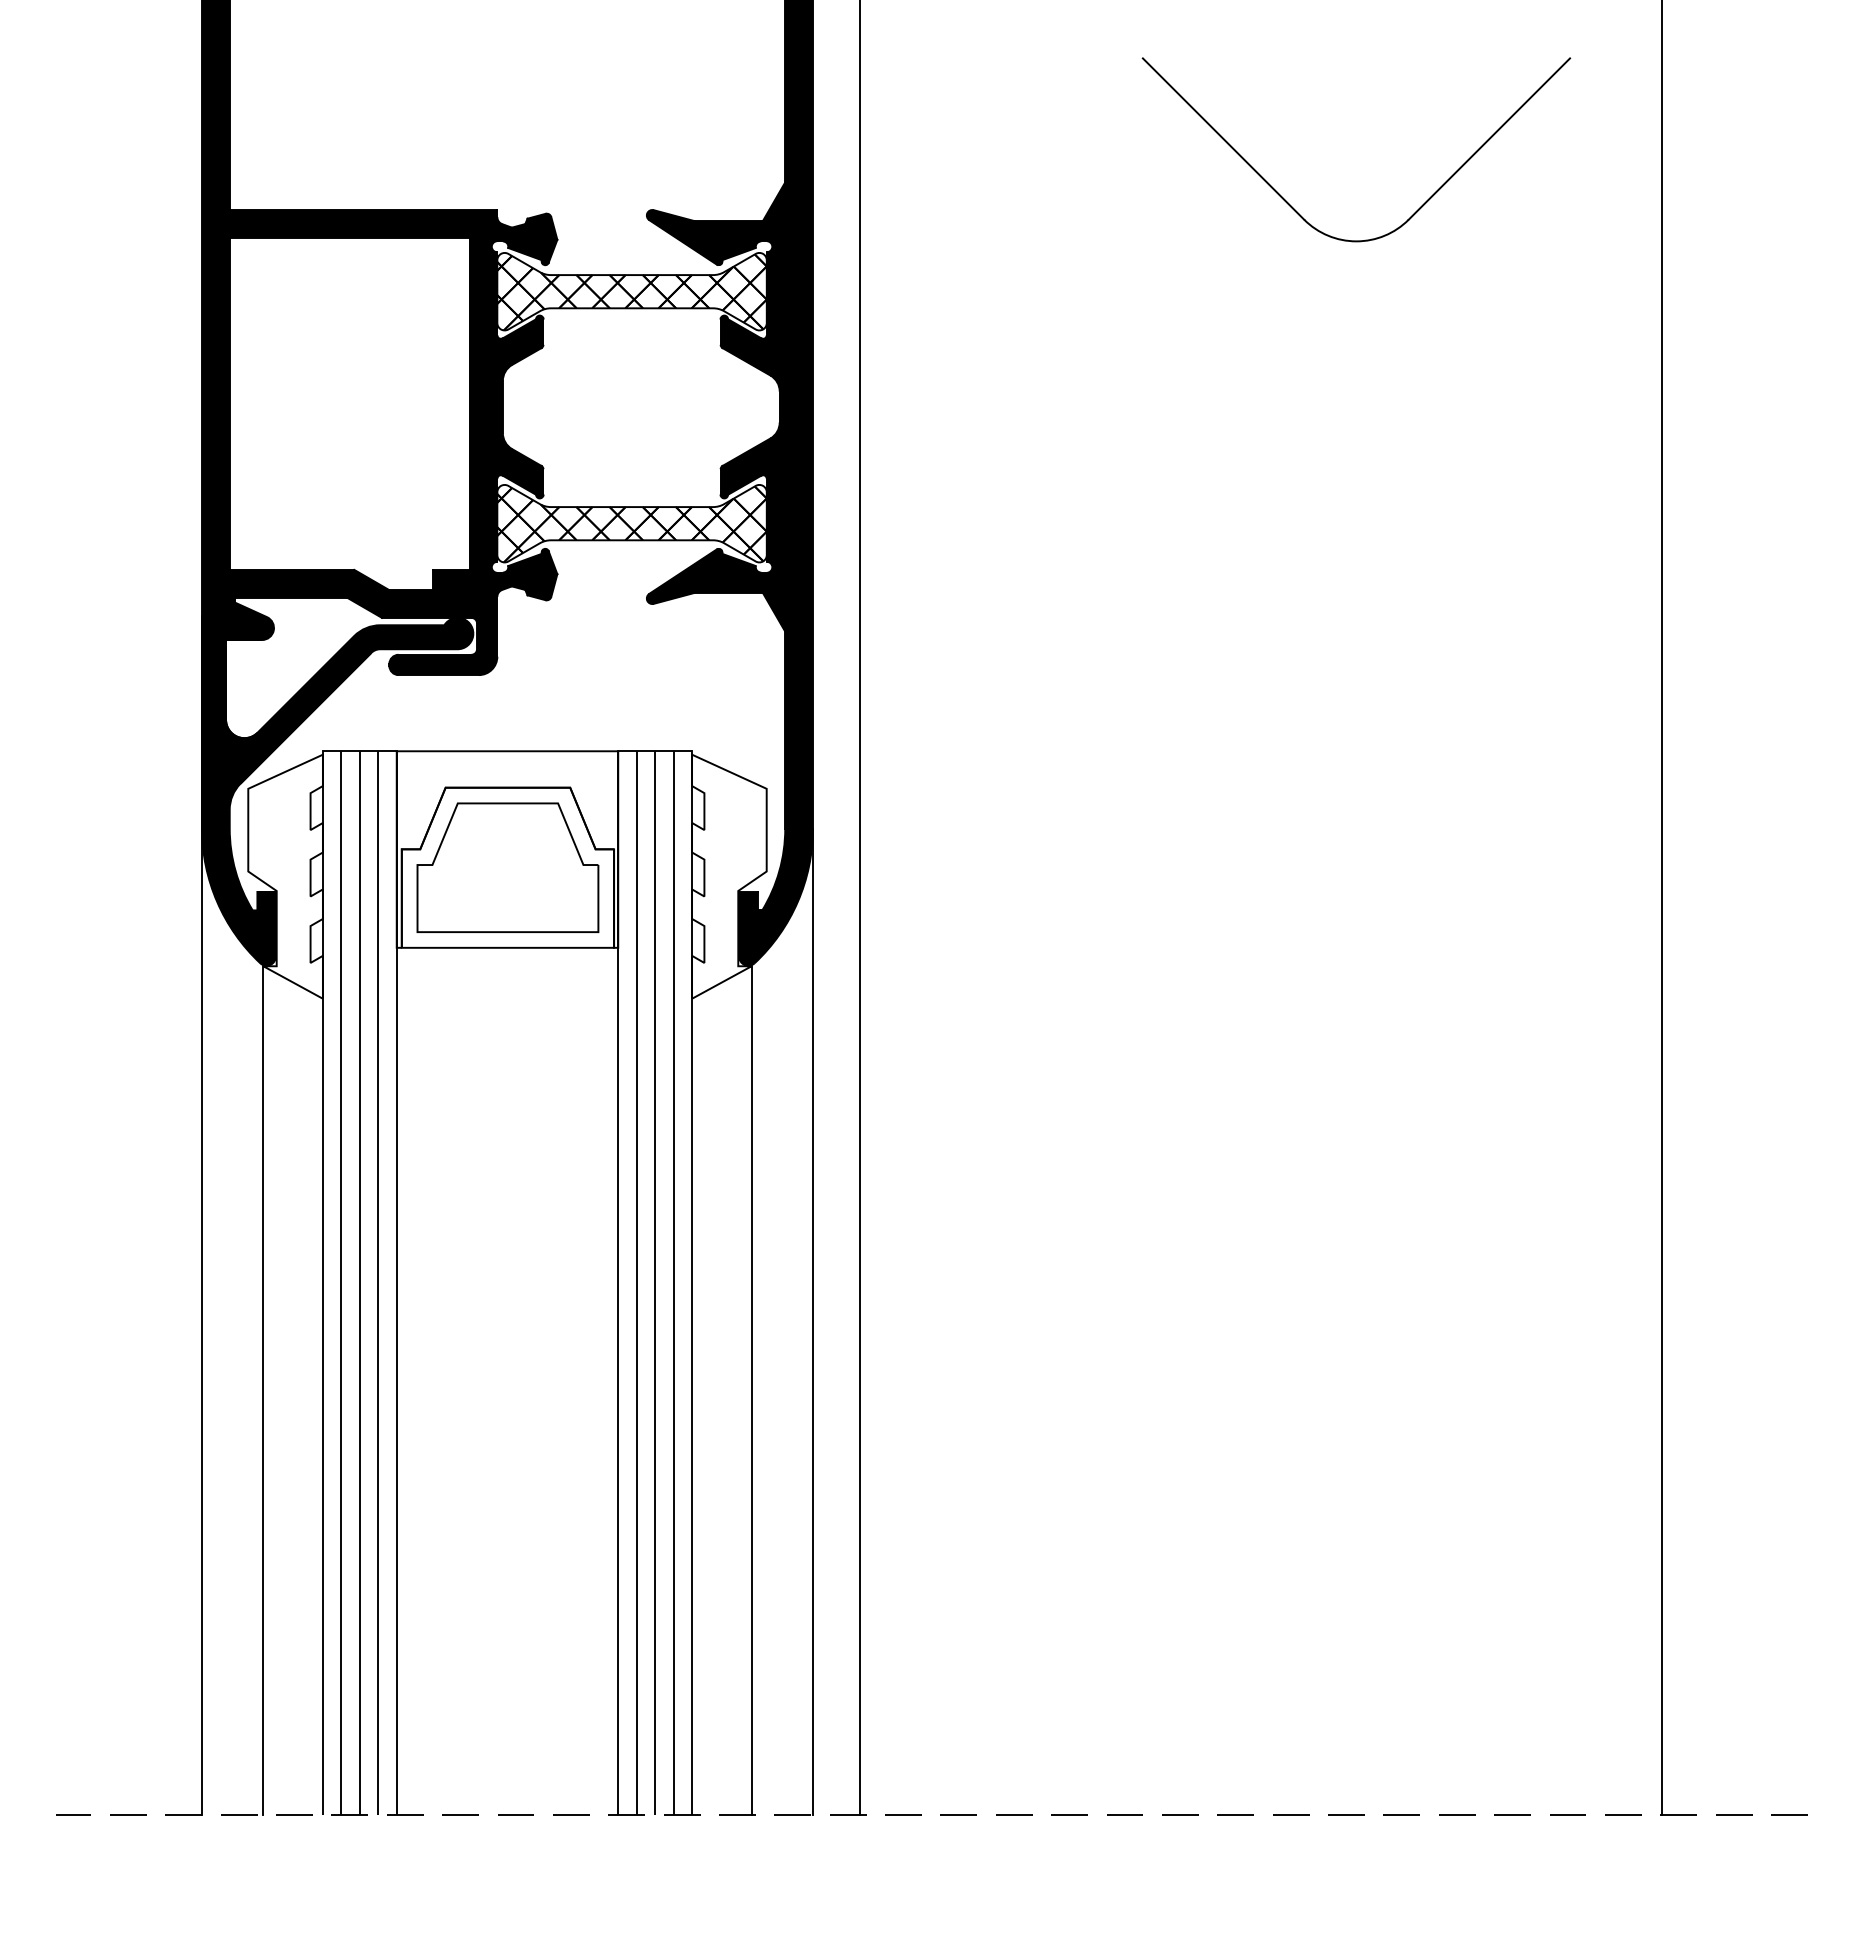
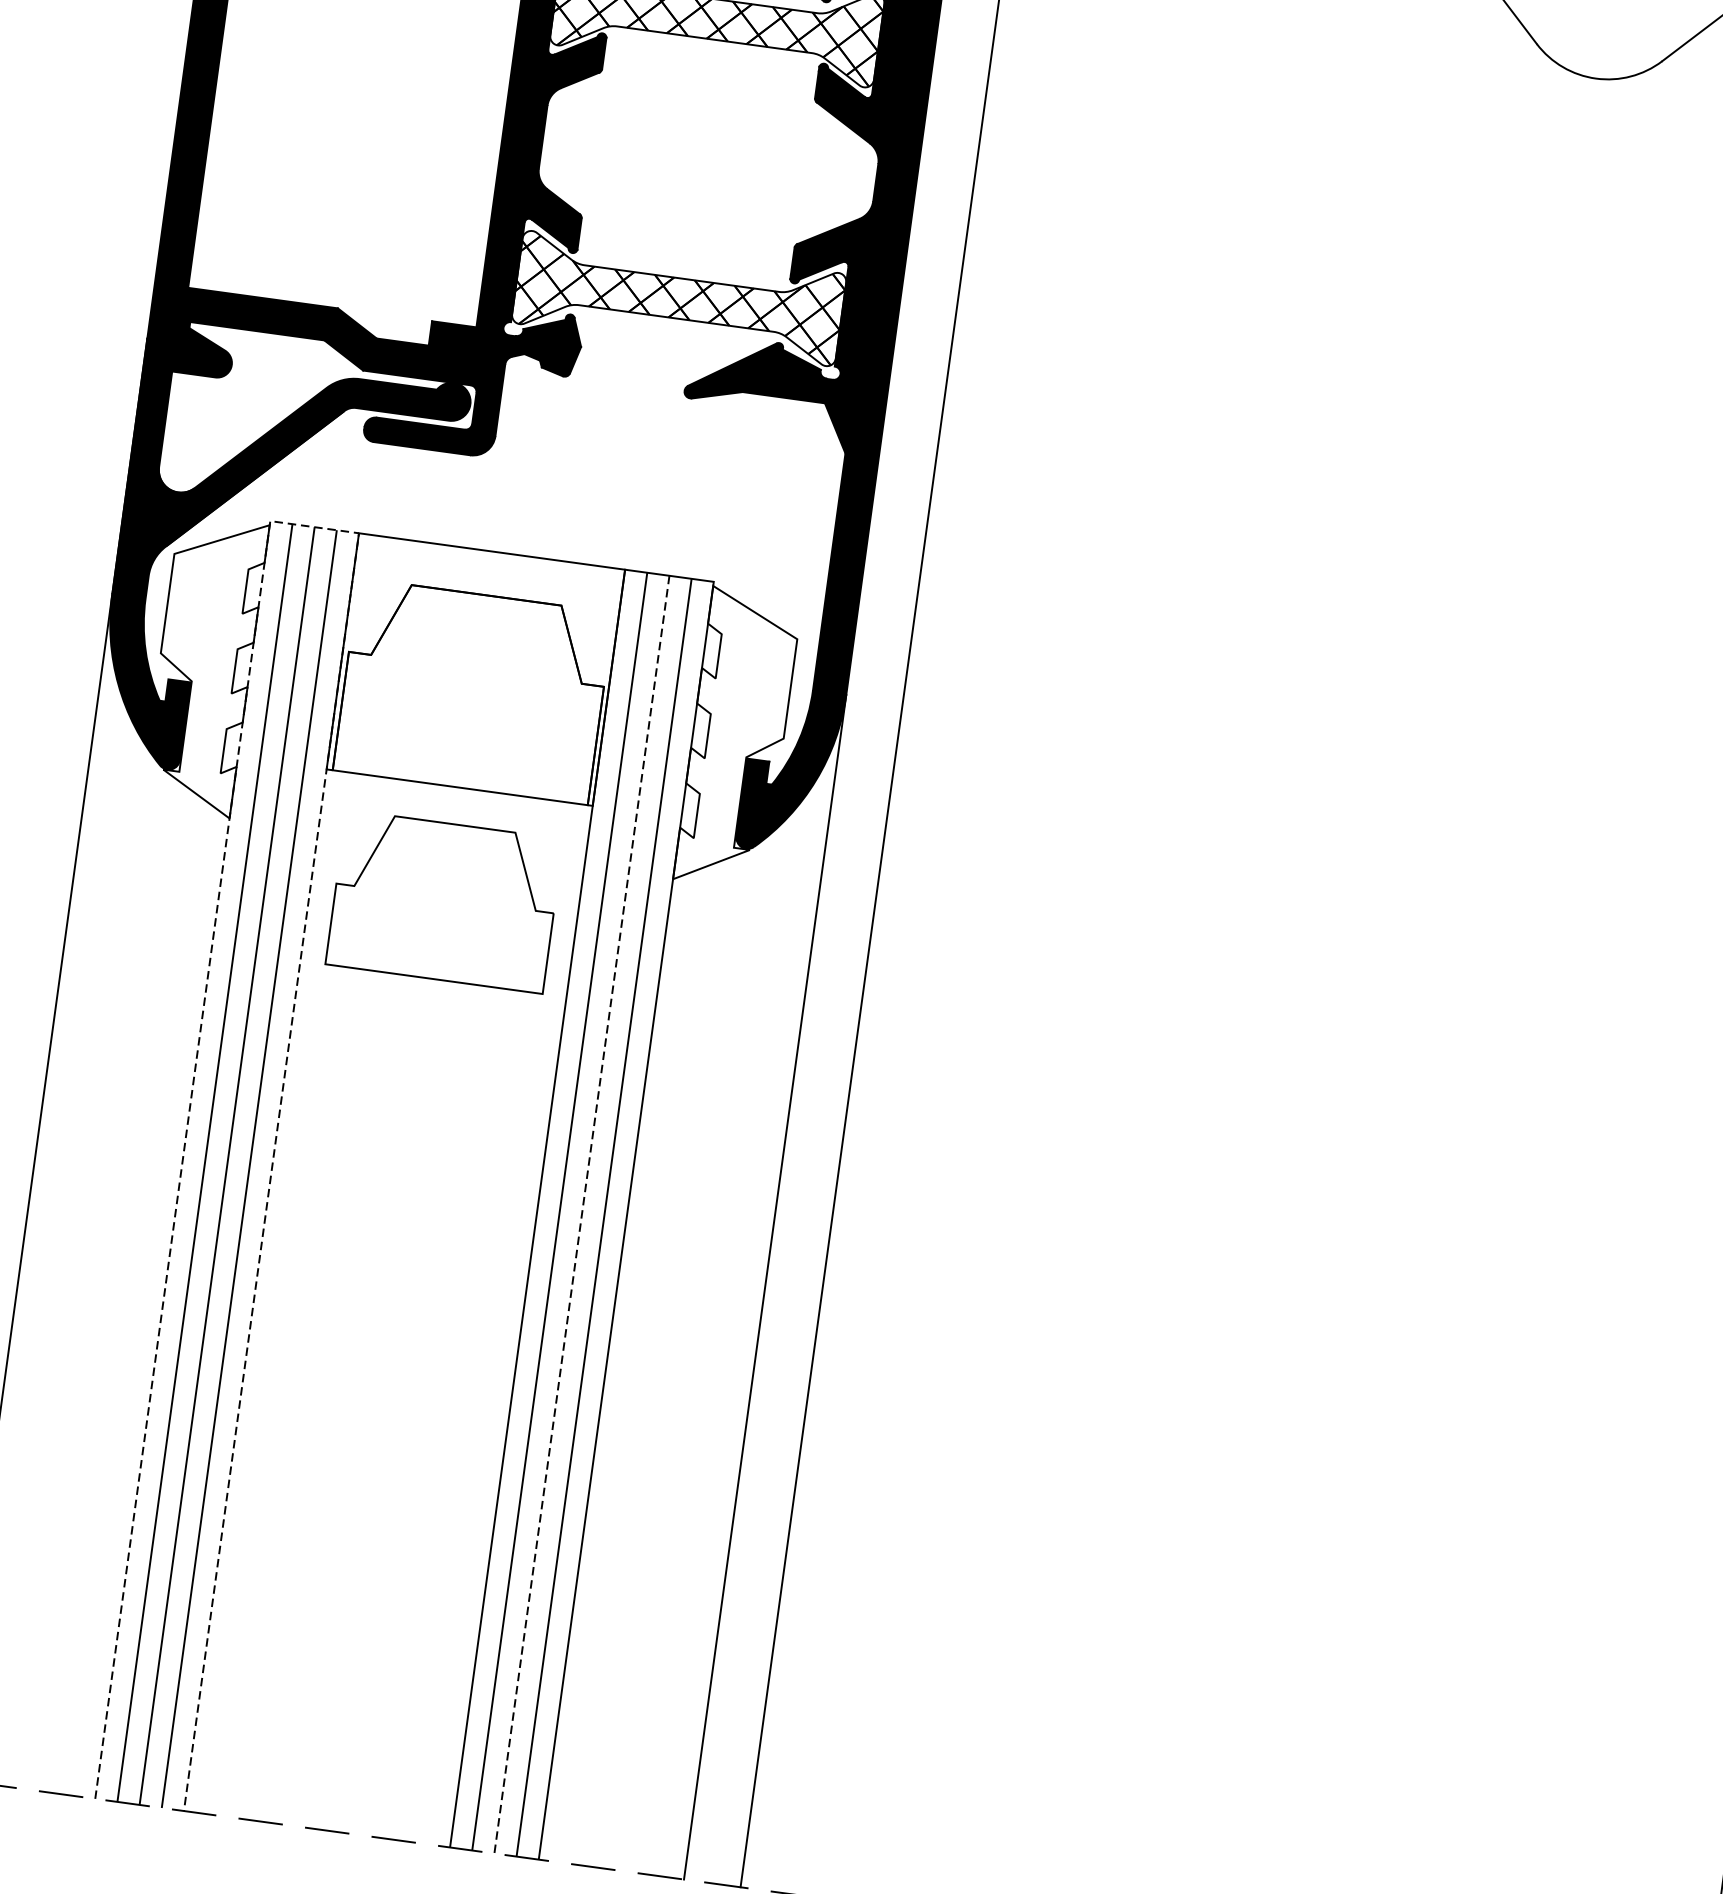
line: (359, 751) -> (314, 527), solid -> dashed
part: (507, 867) -> (444, 901), moved
line: (655, 1283) -> (582, 1215), solid -> dashed
line: (263, 1390) -> (93, 1279), removed
line: (751, 1390) -> (680, 1359), removed

